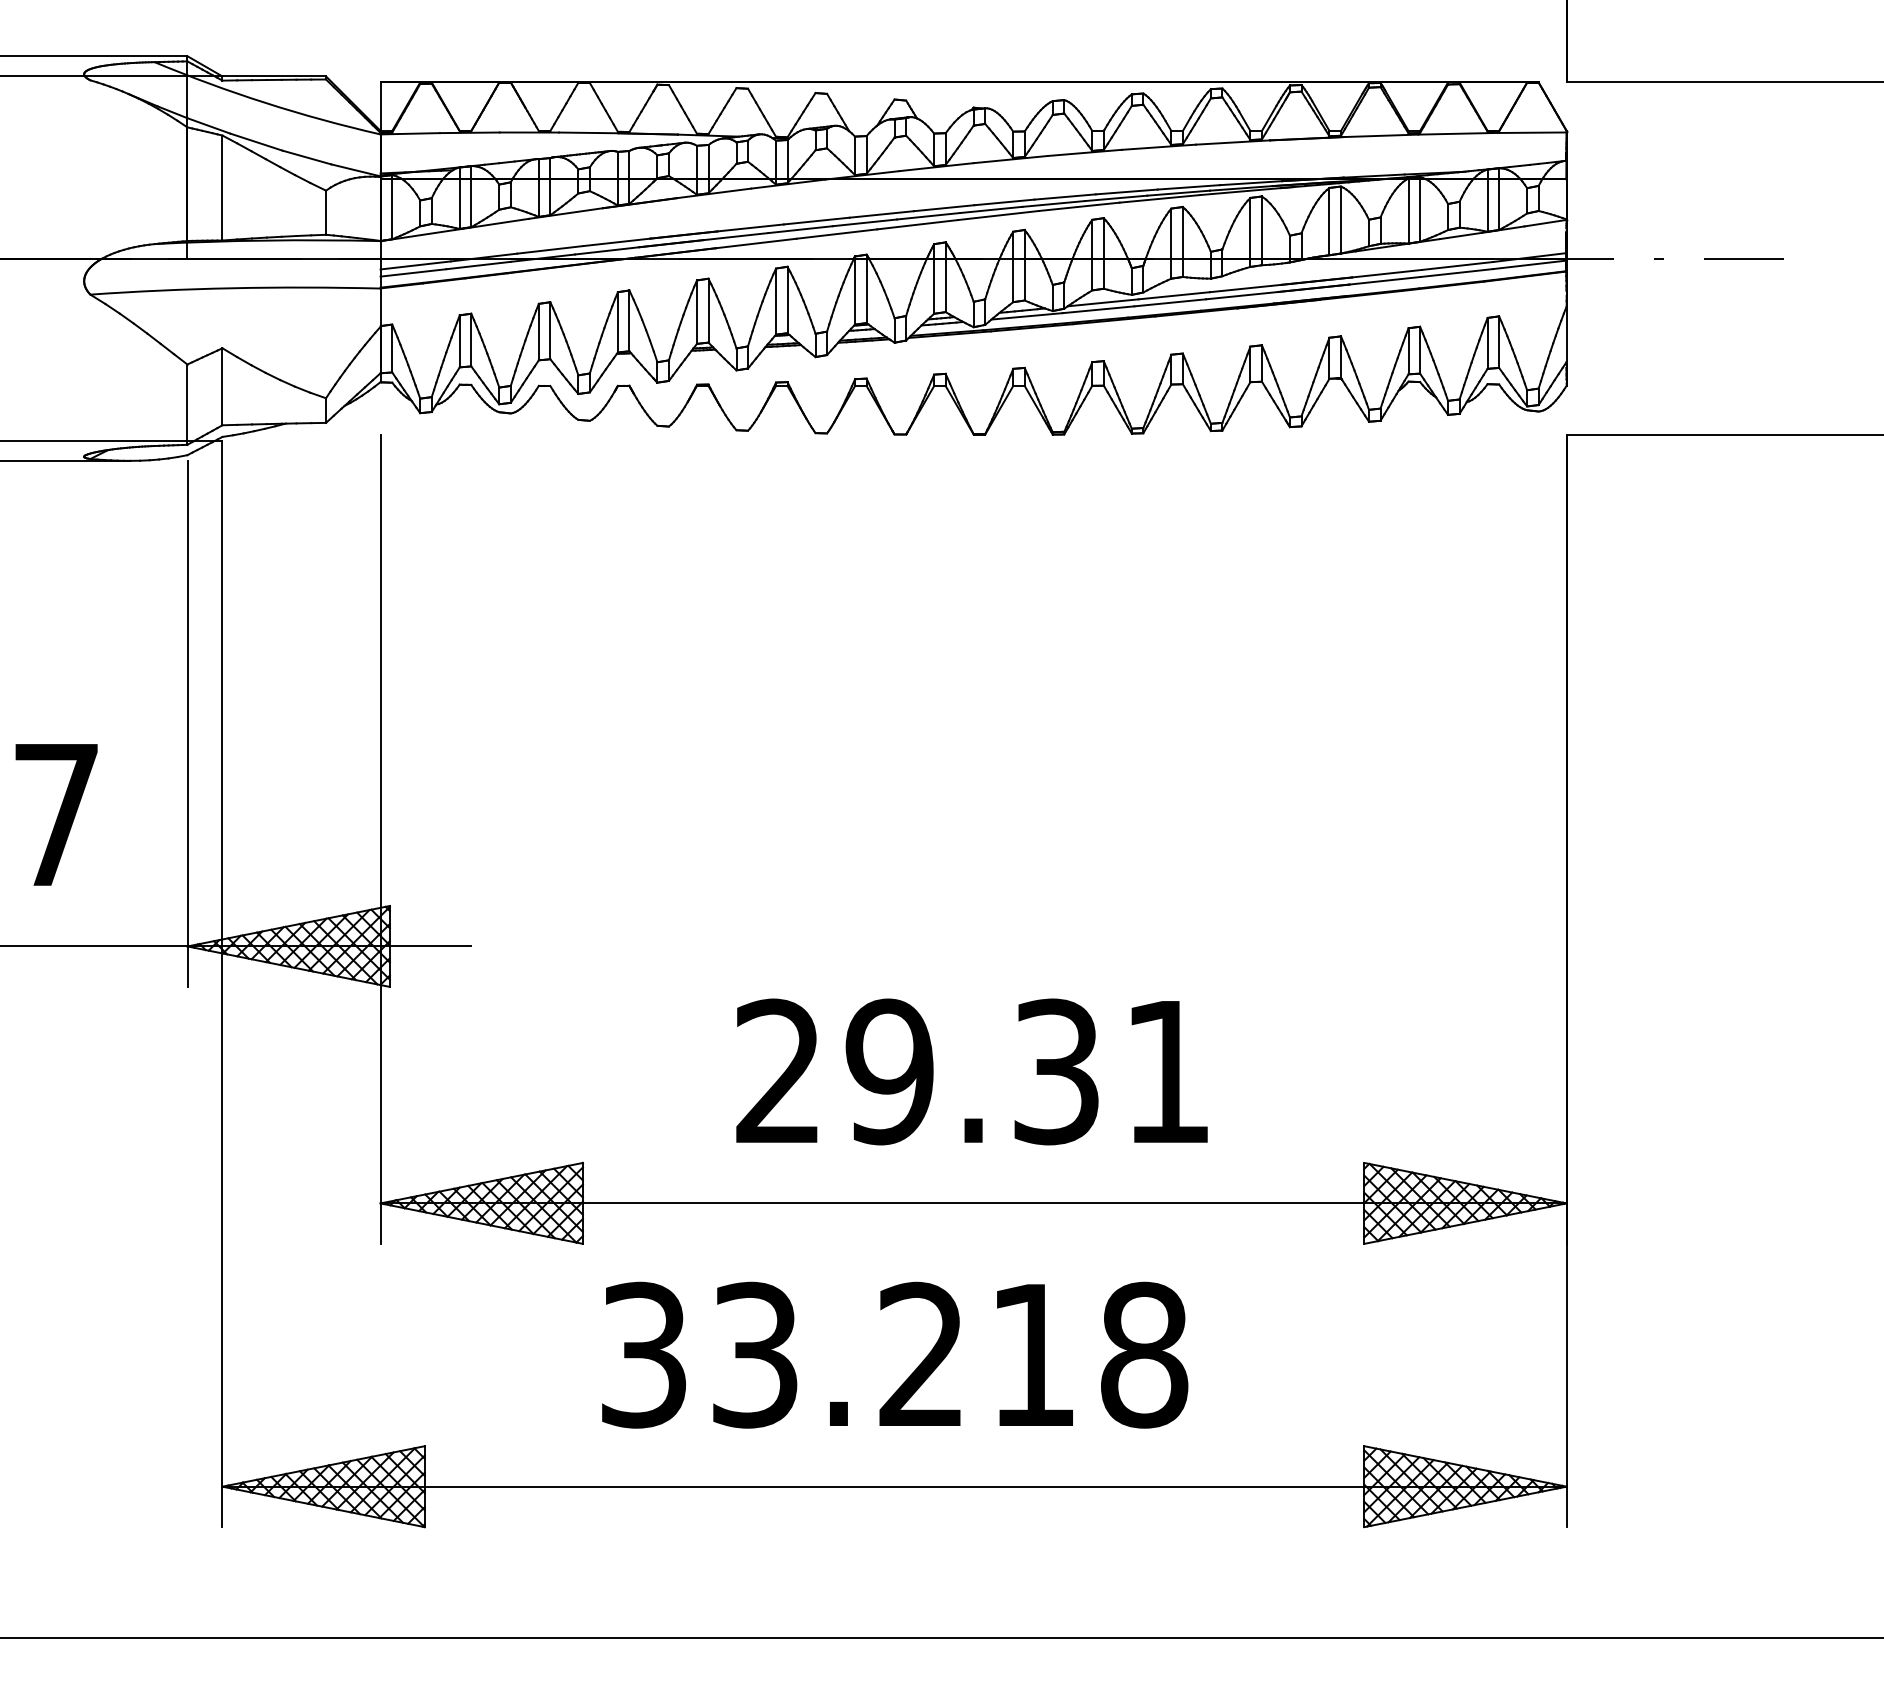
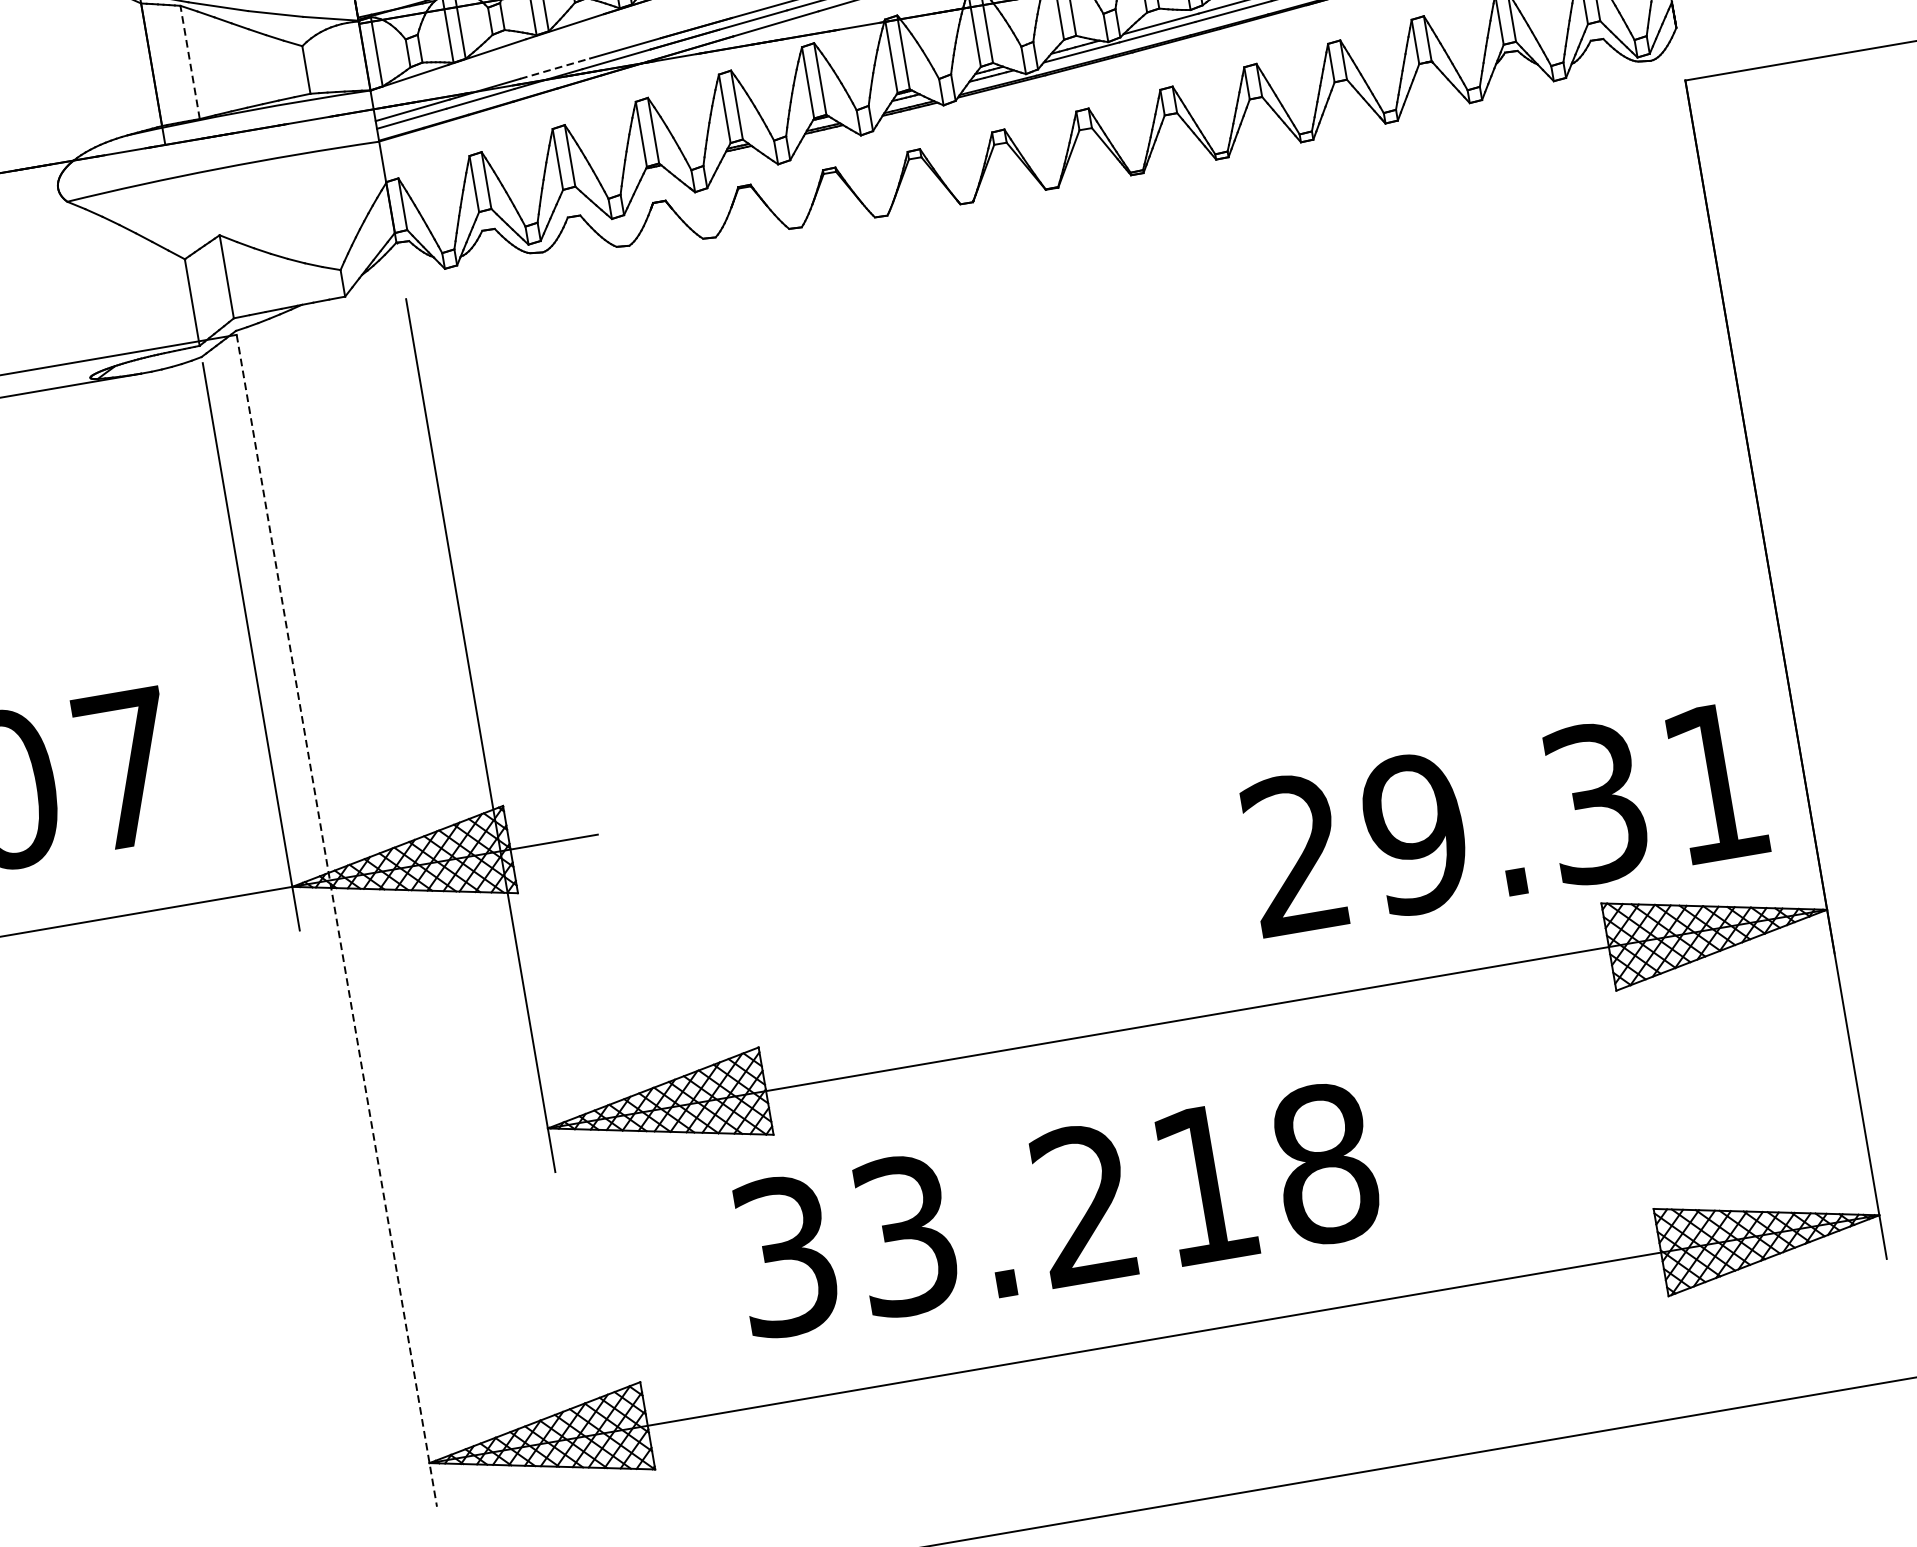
line: (222, 187) -> (190, 61), solid -> dashed
line: (550, 249) -> (555, 68), solid -> dashed
line: (222, 984) -> (337, 921), solid -> dashed
text: (971, 1071) -> (1503, 818), moved
text: (895, 1354) -> (1056, 1209), moved

